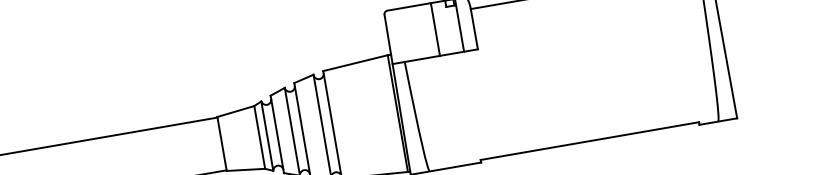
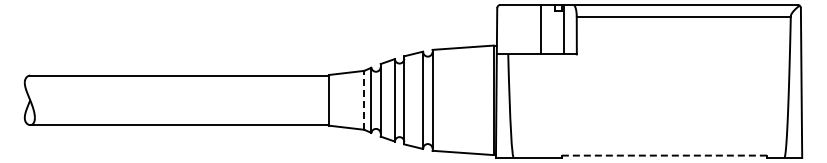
line: (259, 136) -> (364, 99), solid -> dashed
line: (588, 141) -> (663, 155), solid -> dashed

